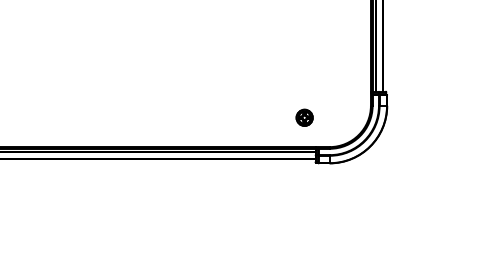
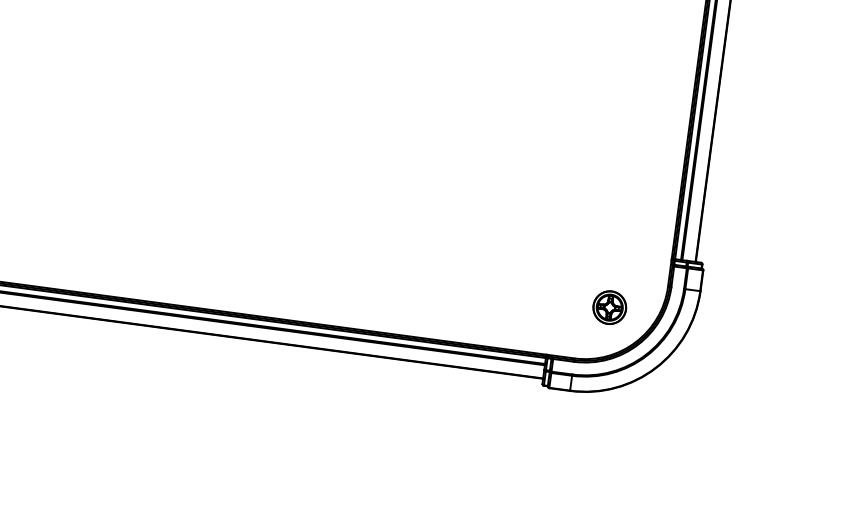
part: (304, 117) -> (609, 306), moved

